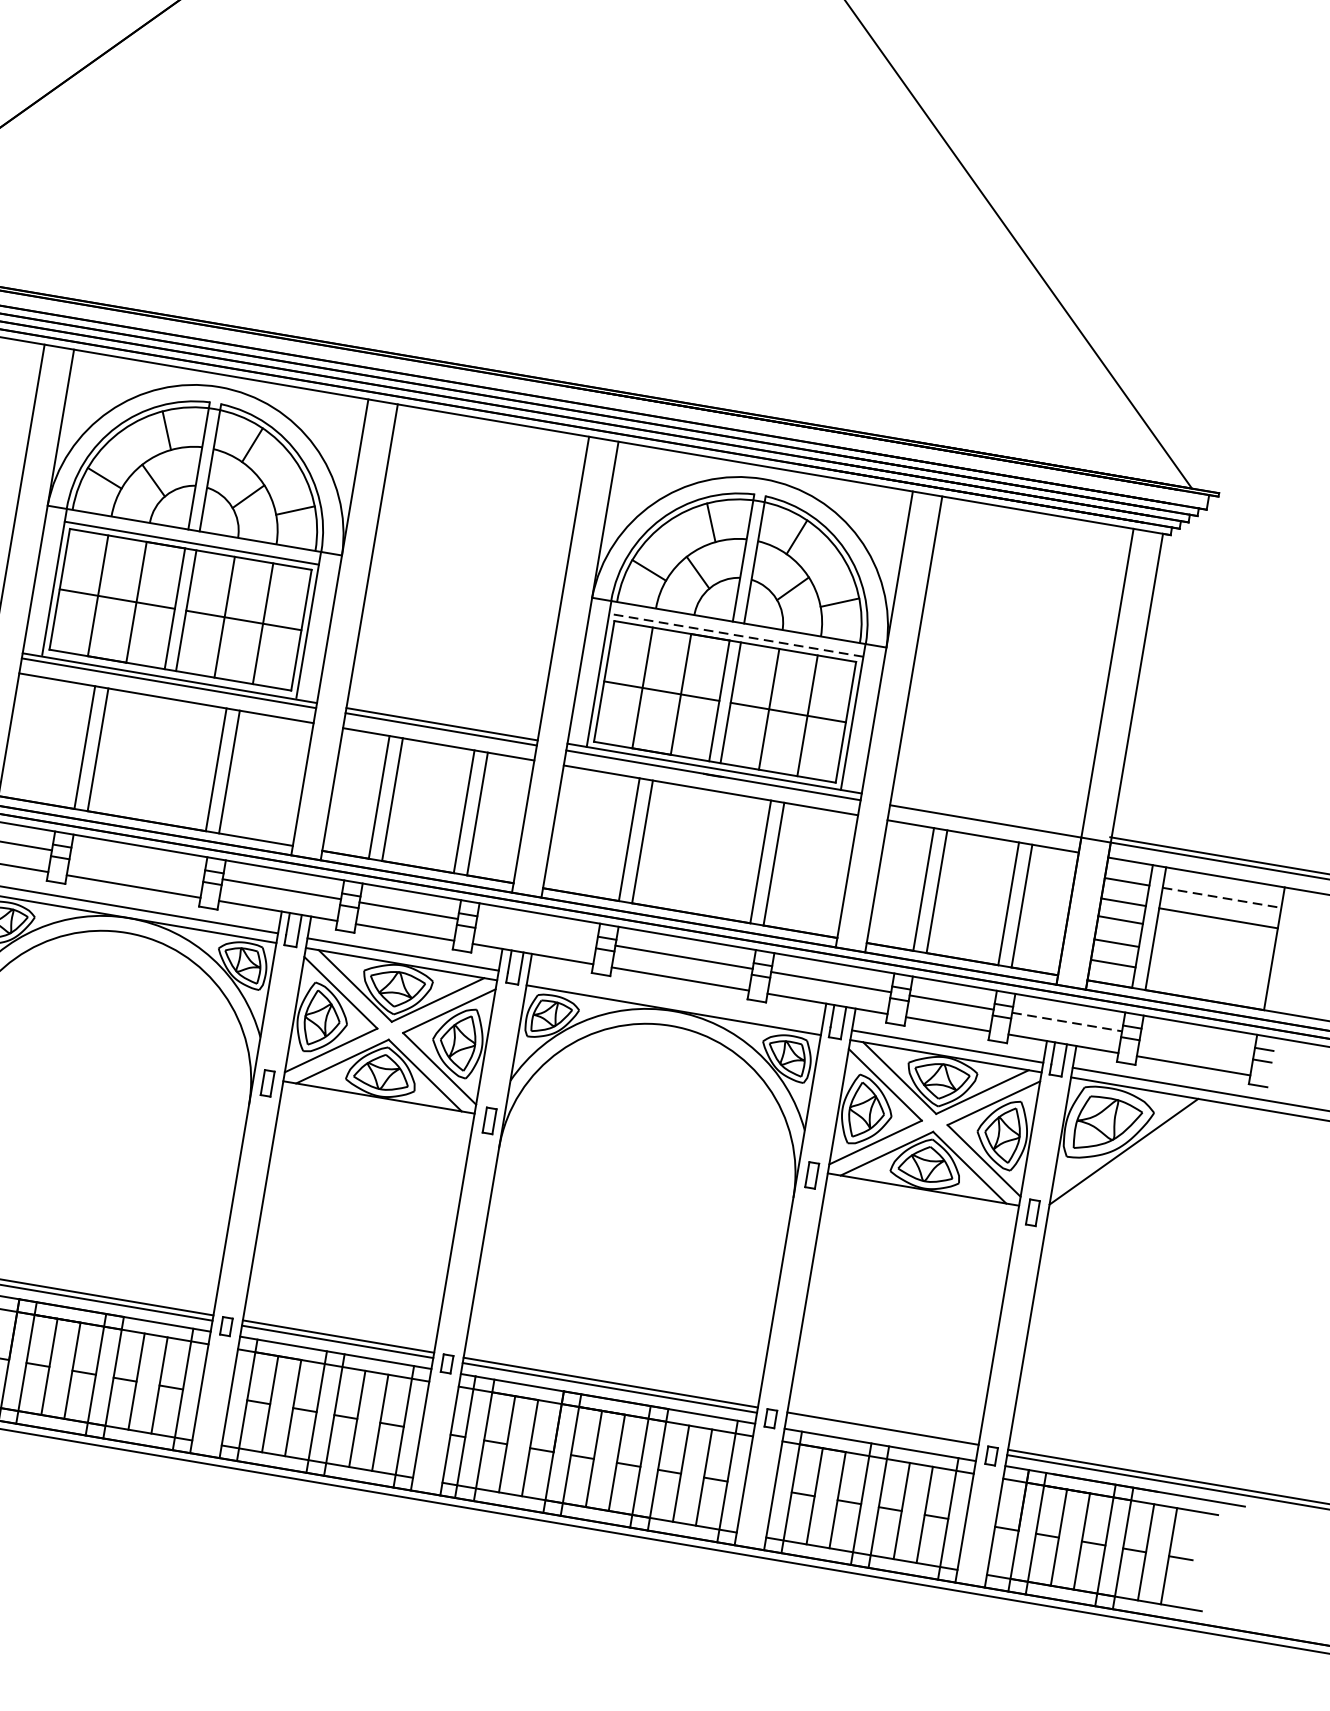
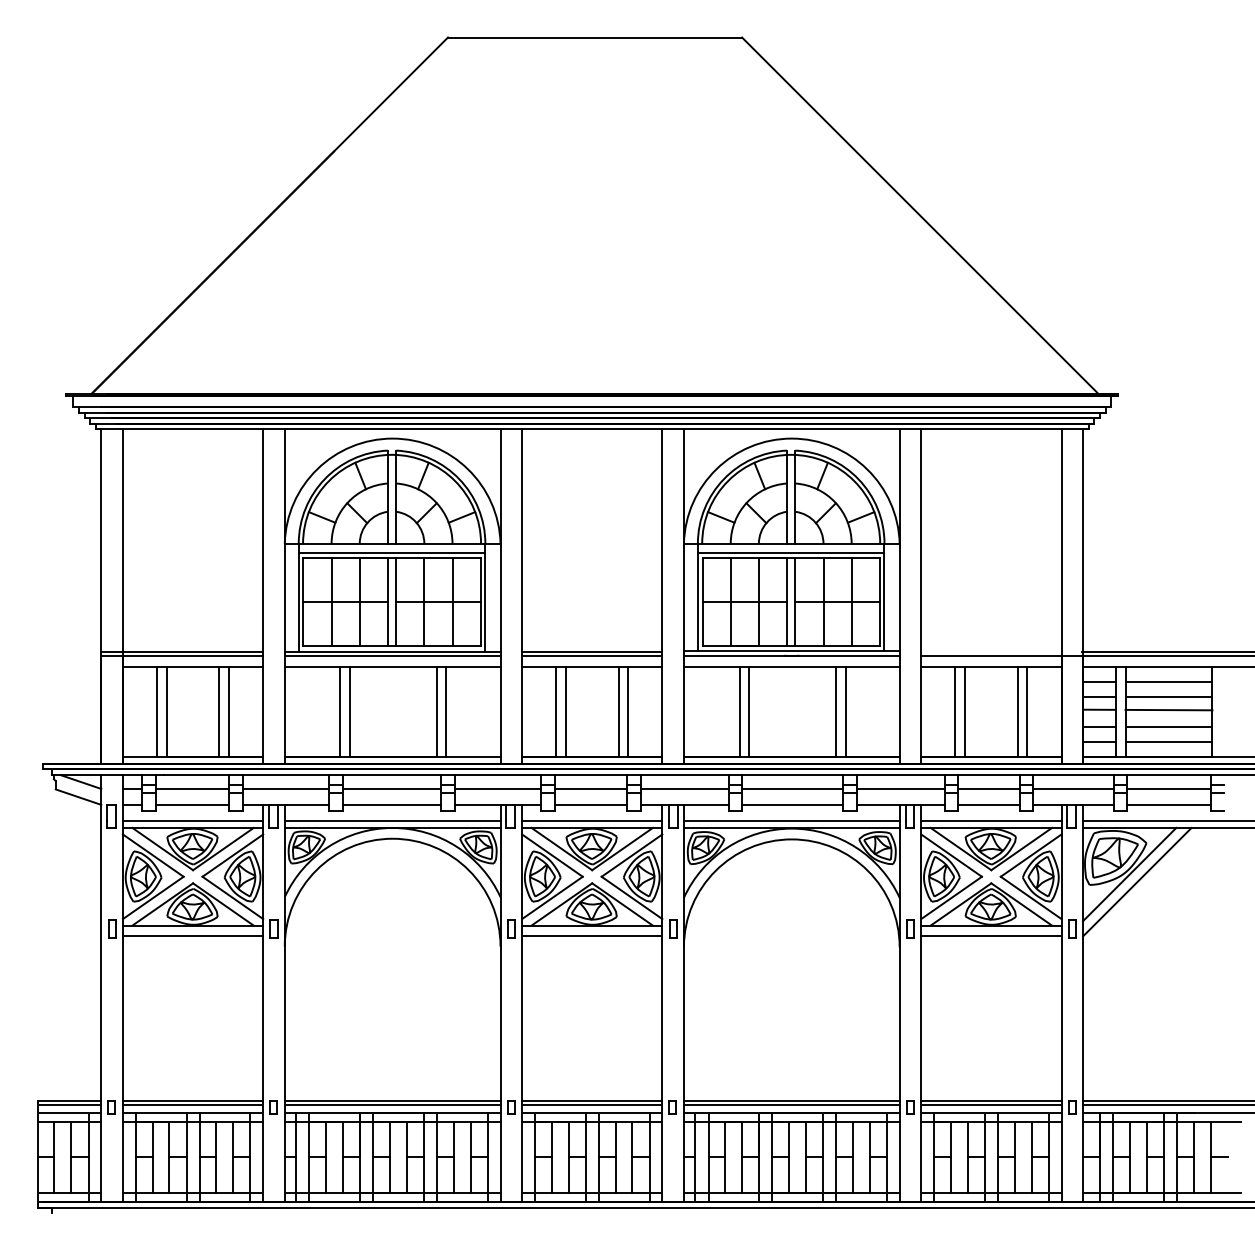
line: (735, 635) -> (790, 553), dashed -> solid
line: (136, 864) -> (391, 788), added
line: (1222, 897) -> (1169, 681), dashed -> solid
line: (536, 931) -> (684, 788), added
line: (1214, 935) -> (1168, 709), added
line: (1211, 958) -> (1168, 726), added
line: (1207, 979) -> (1168, 741), added
line: (675, 1000) -> (791, 820), added
line: (1068, 1021) -> (1074, 788), dashed -> solid
line: (1196, 1043) -> (1168, 788), added
line: (376, 1112) -> (592, 936), added
line: (1132, 1163) -> (1137, 881), added
line: (921, 1204) -> (991, 936), added
line: (882, 1433) -> (991, 1104), added

